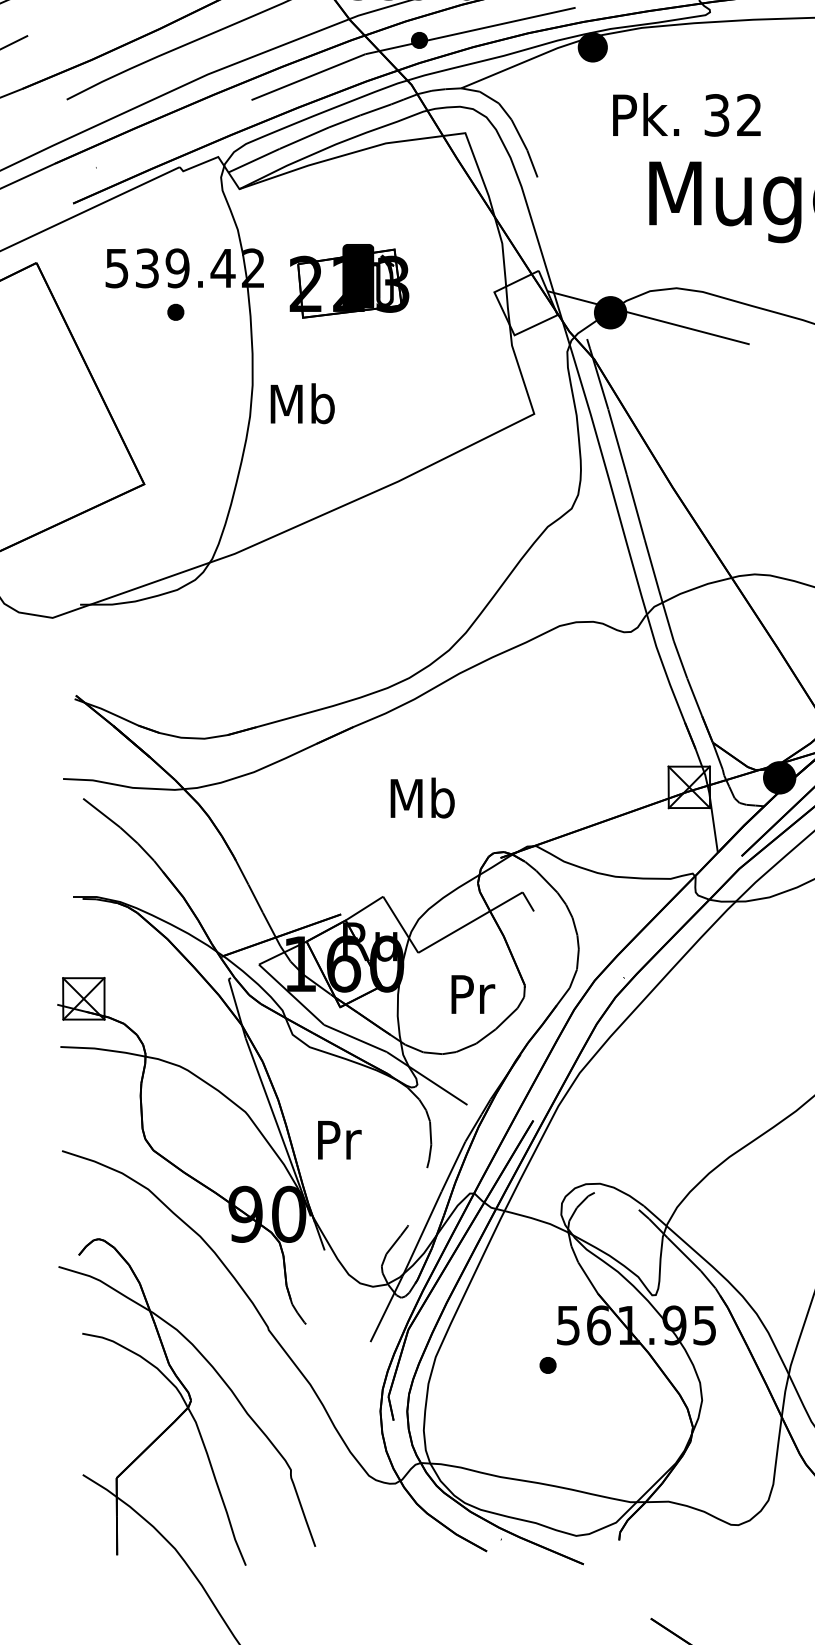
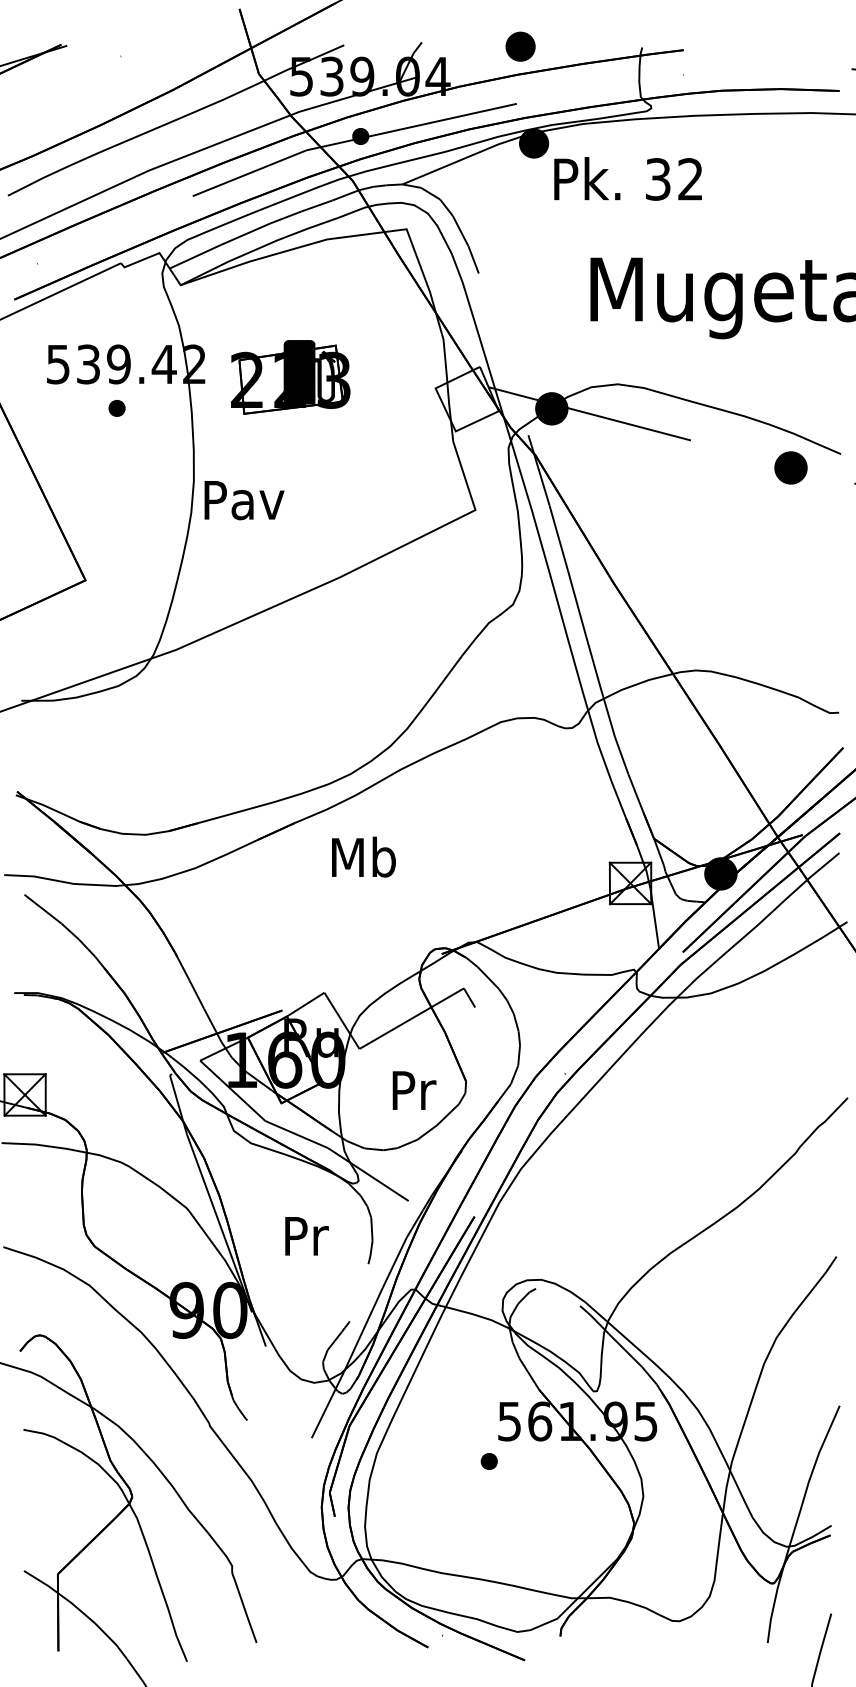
text: (686, 114) -> (627, 178), moved
text: (303, 403) -> (244, 499), Mb -> Pav
text: (422, 797) -> (363, 856), moved
text: (339, 1140) -> (306, 1236), moved

